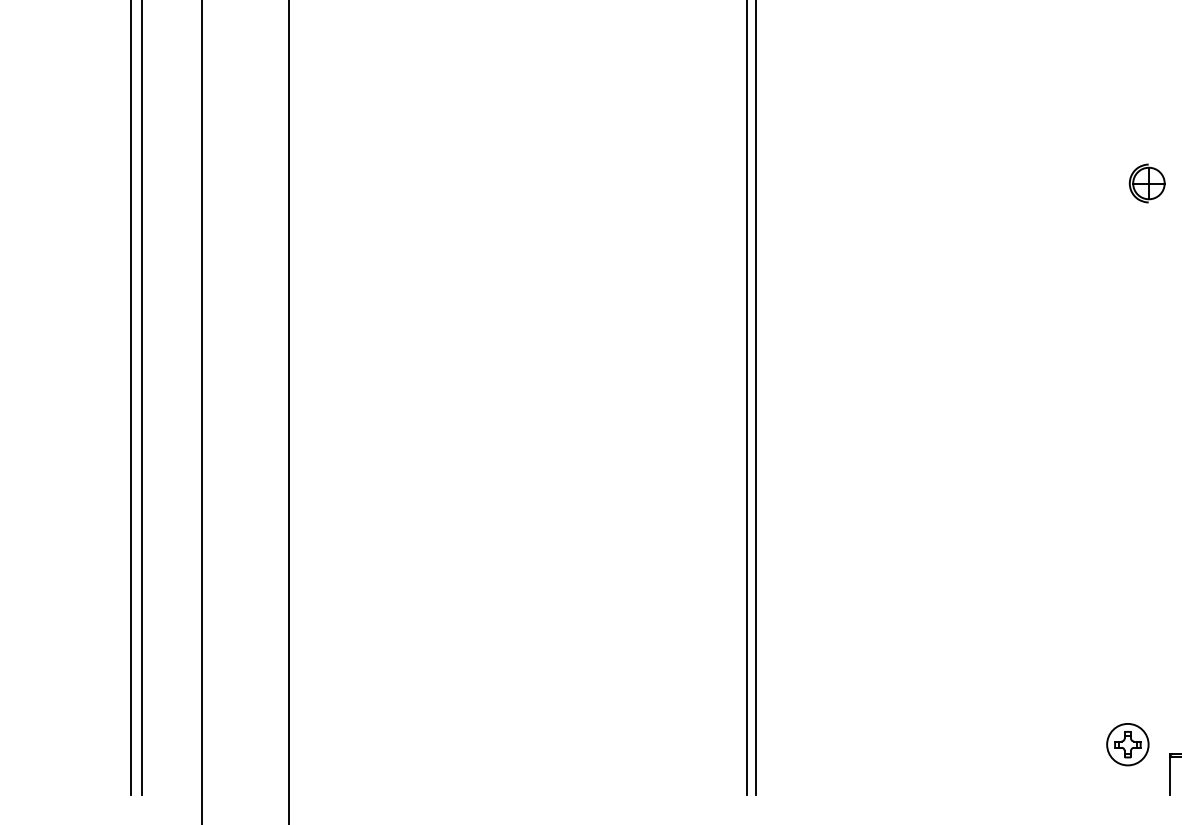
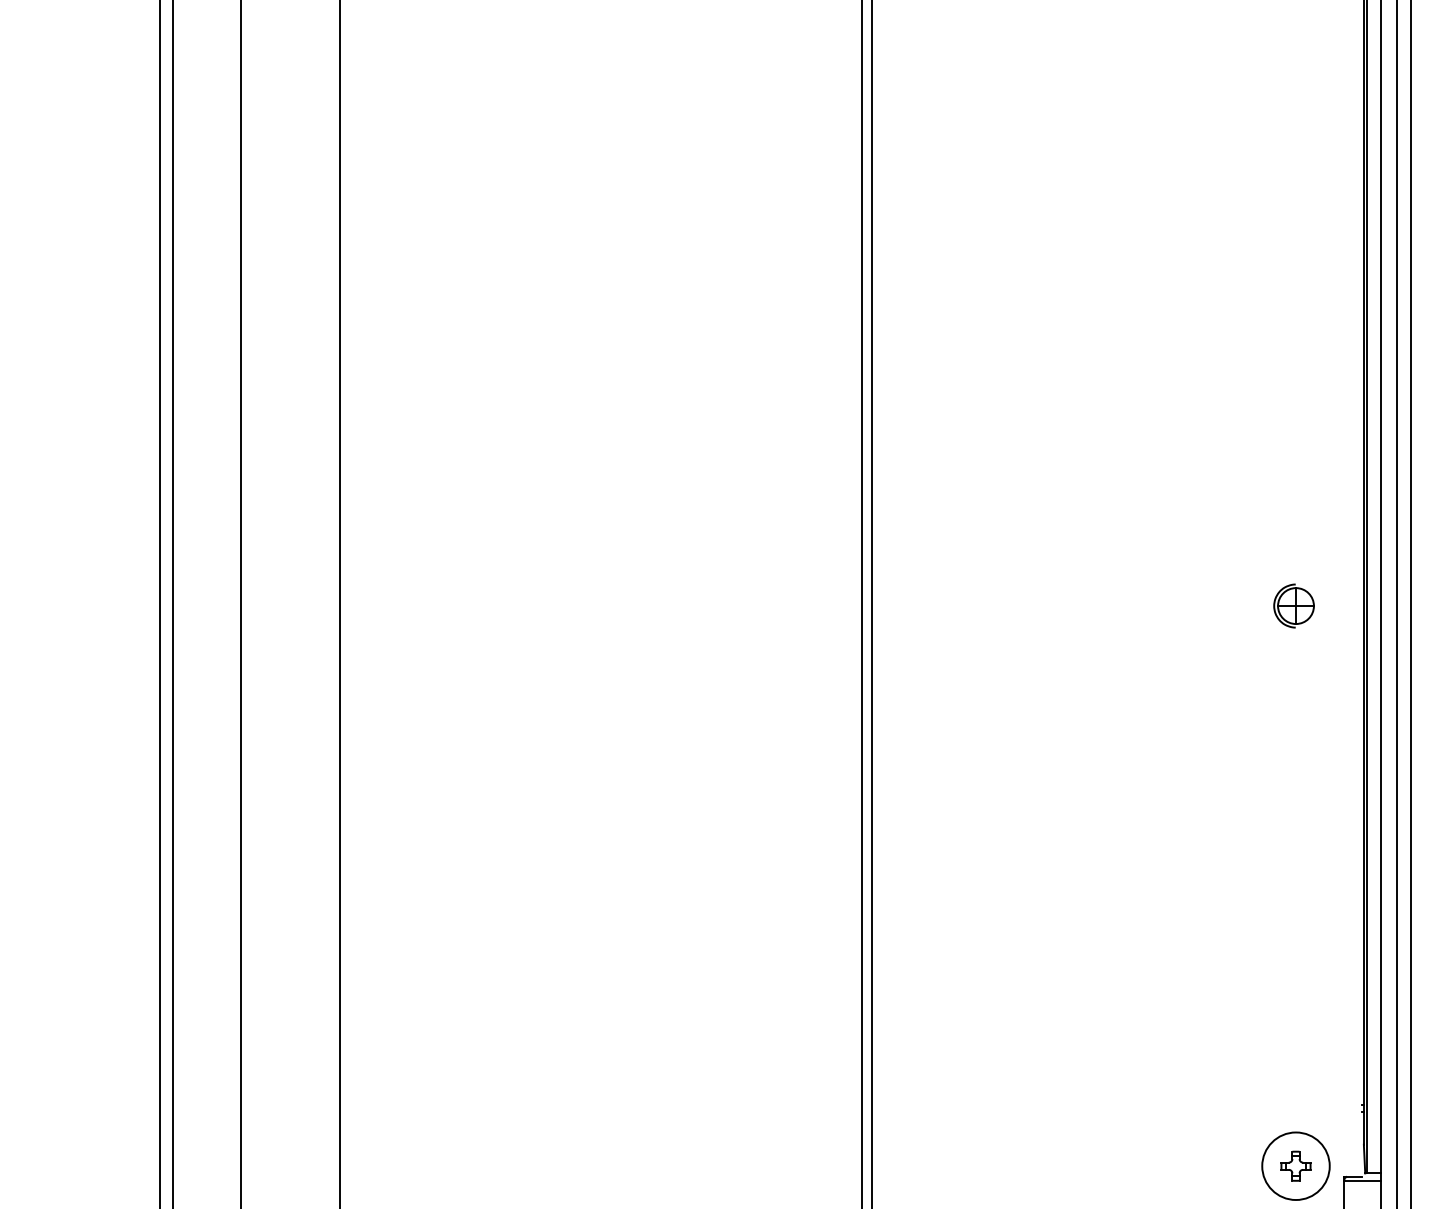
part: (1146, 183) -> (1293, 605), moved
circle: (1127, 744) -> (1295, 1166), size x1.43

